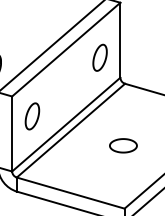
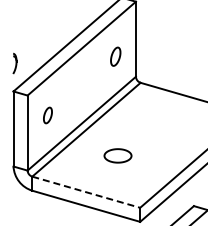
part: (99, 57) -> (115, 56), size x0.7
part: (32, 116) -> (47, 115), size x0.6
part: (122, 145) -> (117, 155), moved
line: (70, 193) -> (86, 192), solid -> dashed

